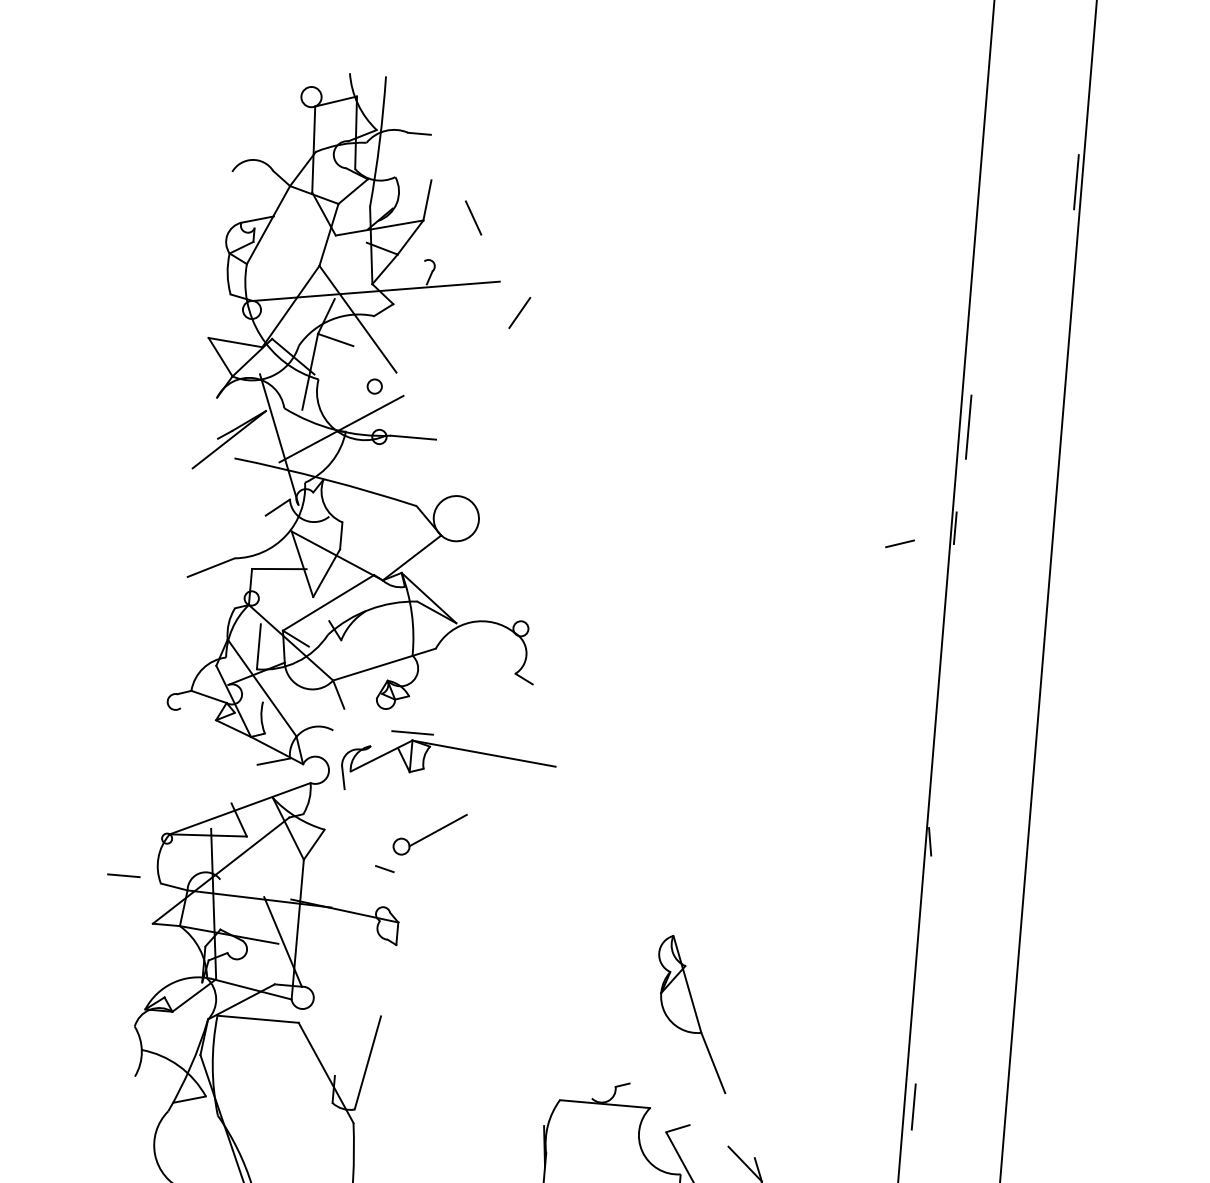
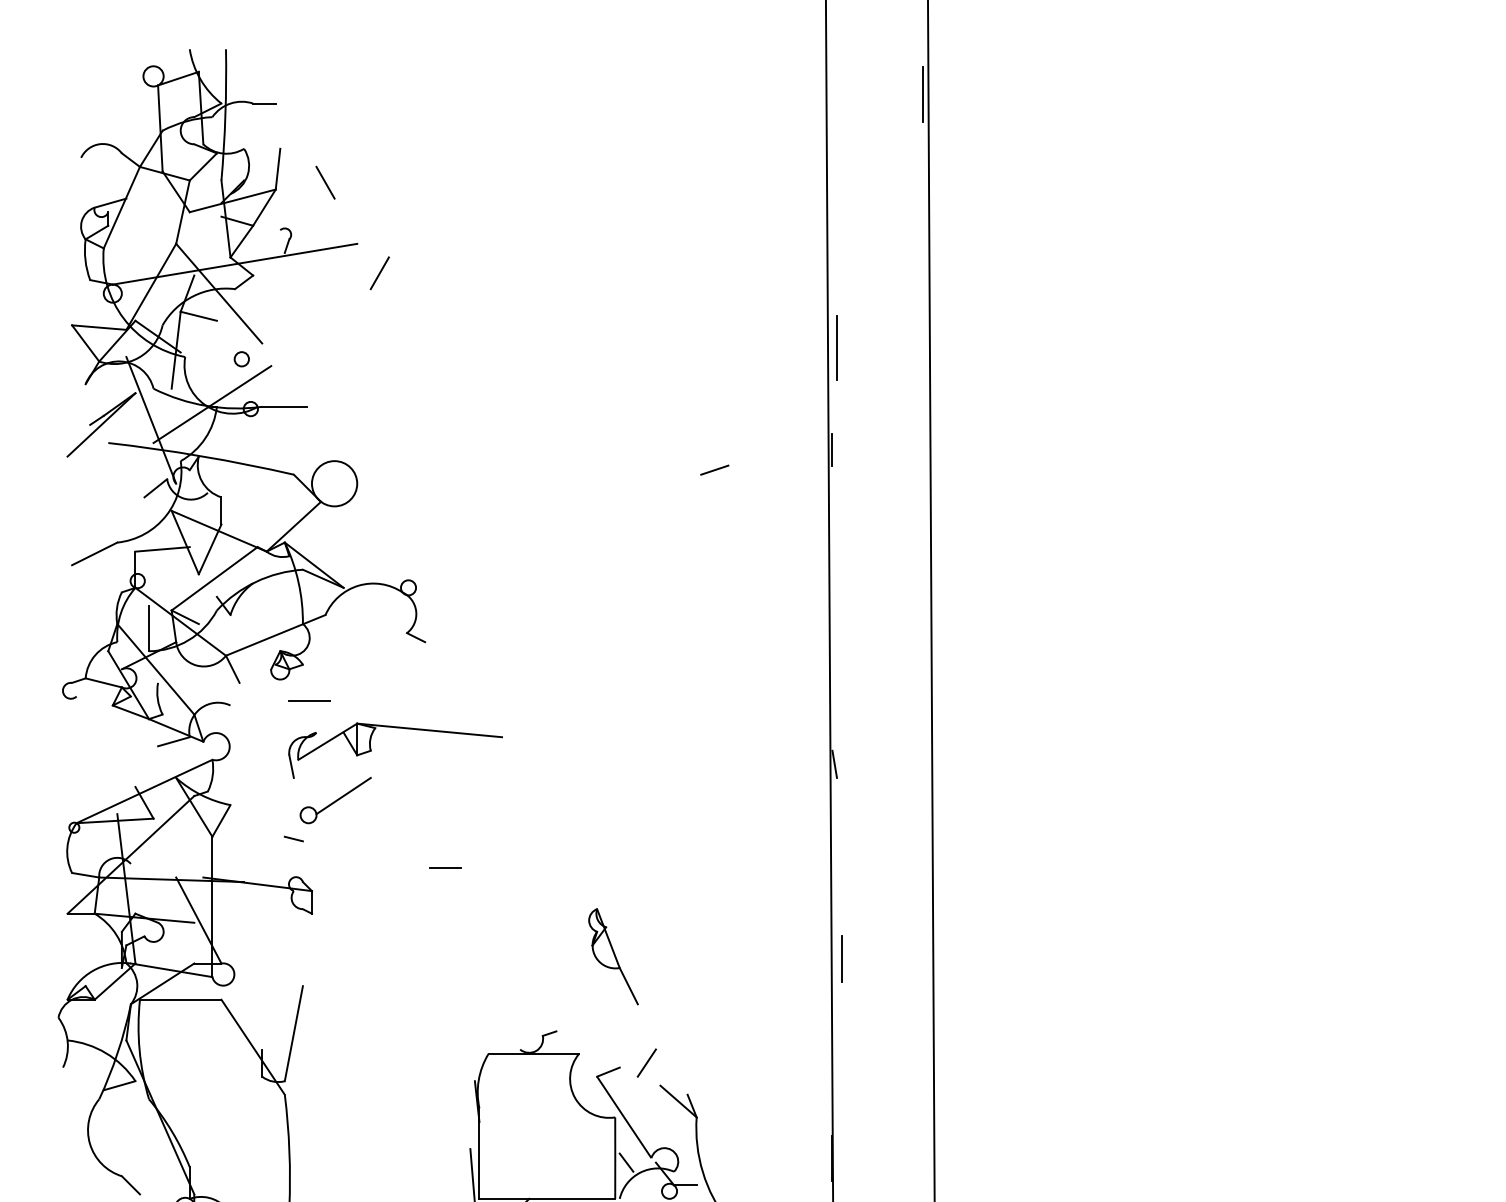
line: (899, 543) -> (714, 469), moved
part: (450, 748) -> (395, 728), moved
line: (123, 874) -> (445, 867), moved
part: (692, 1013) -> (613, 956), size x0.62
line: (913, 1106) -> (841, 958), moved
line: (716, 1122) -> (646, 1062), added

